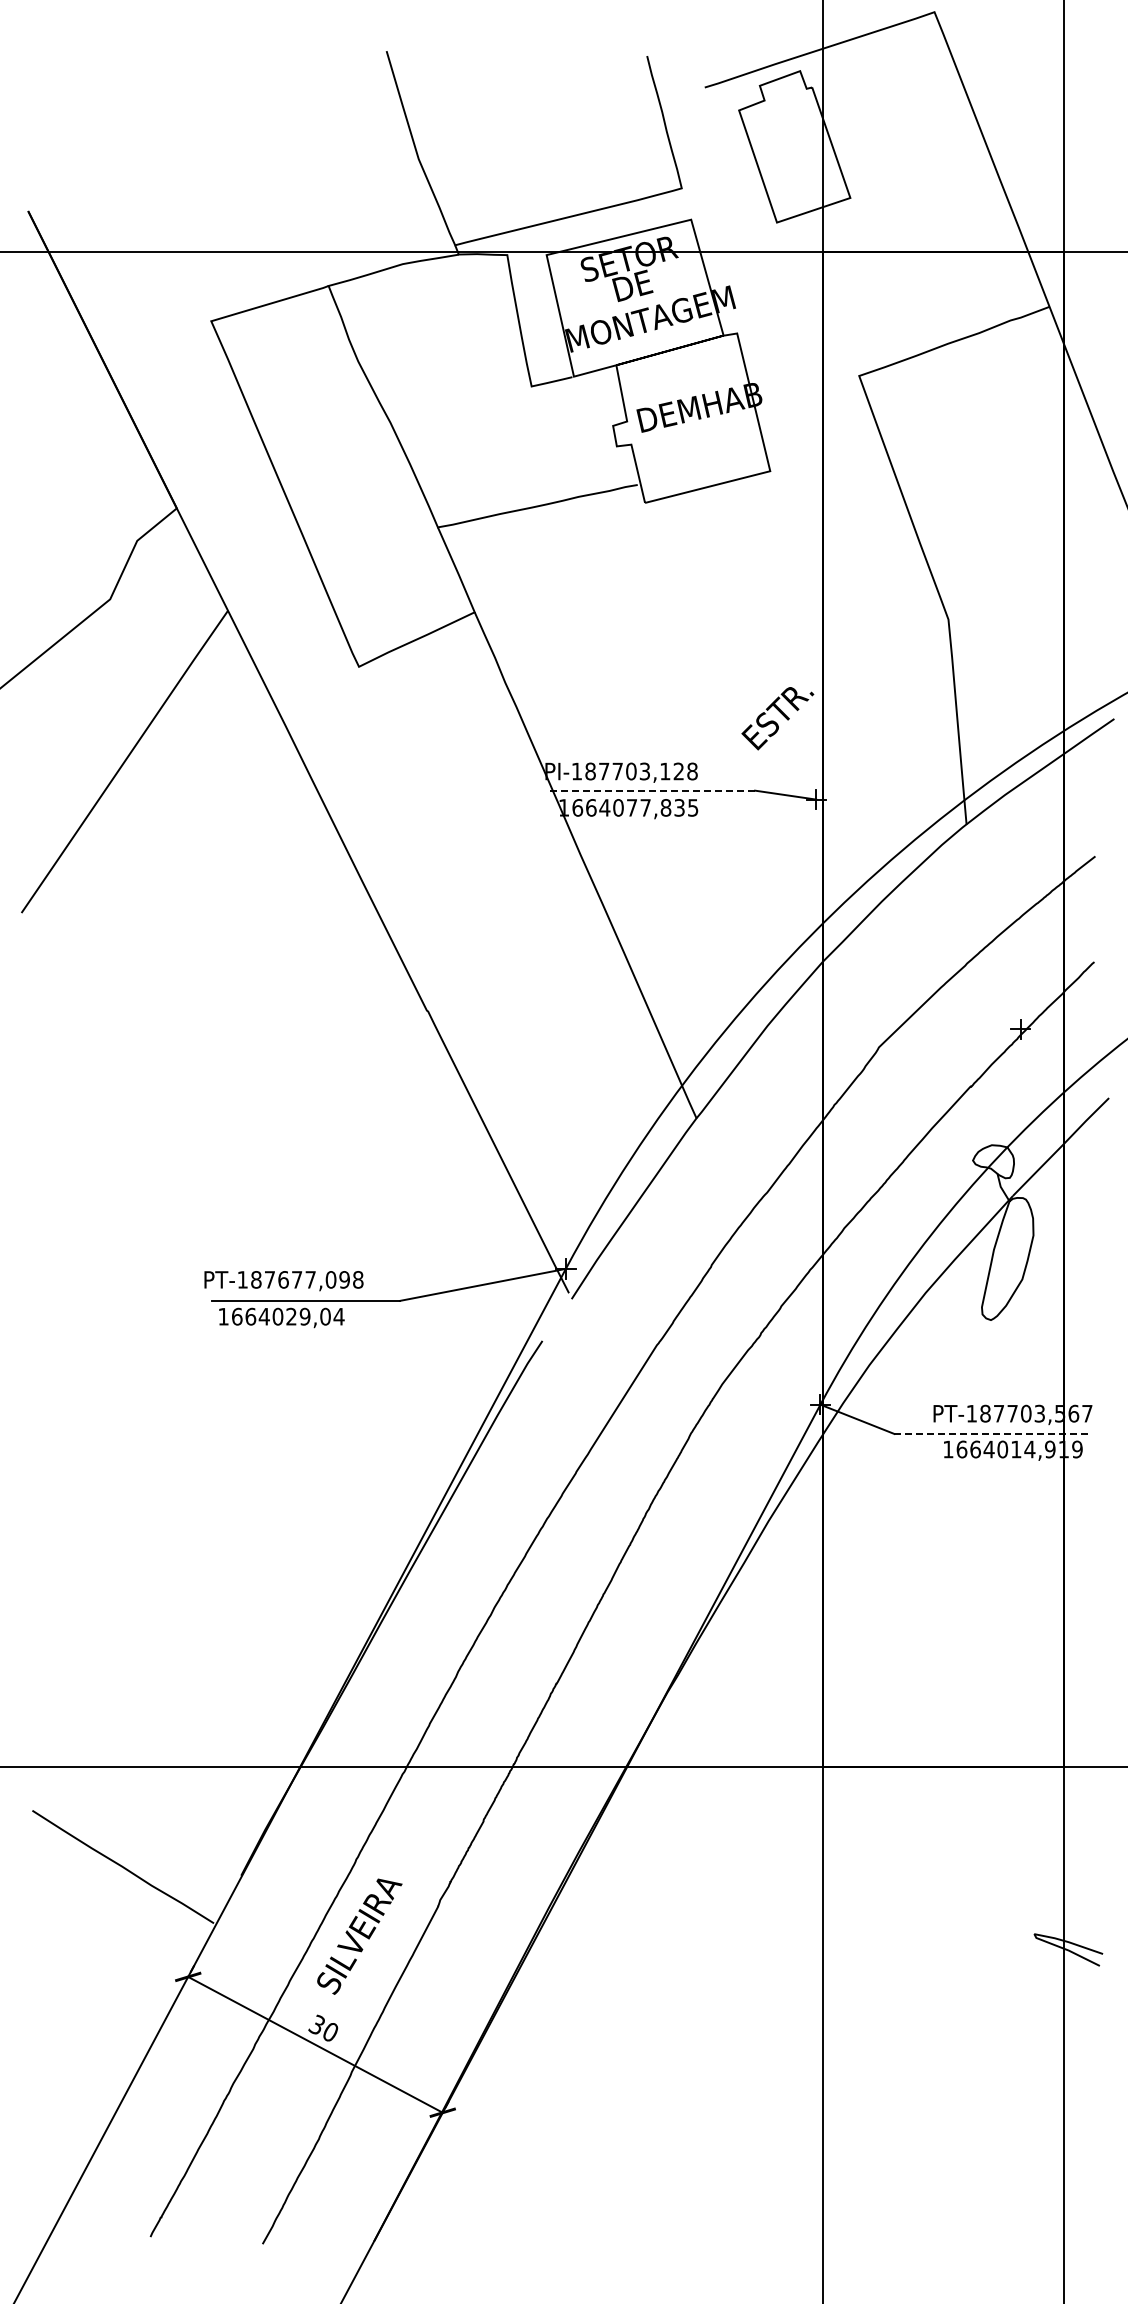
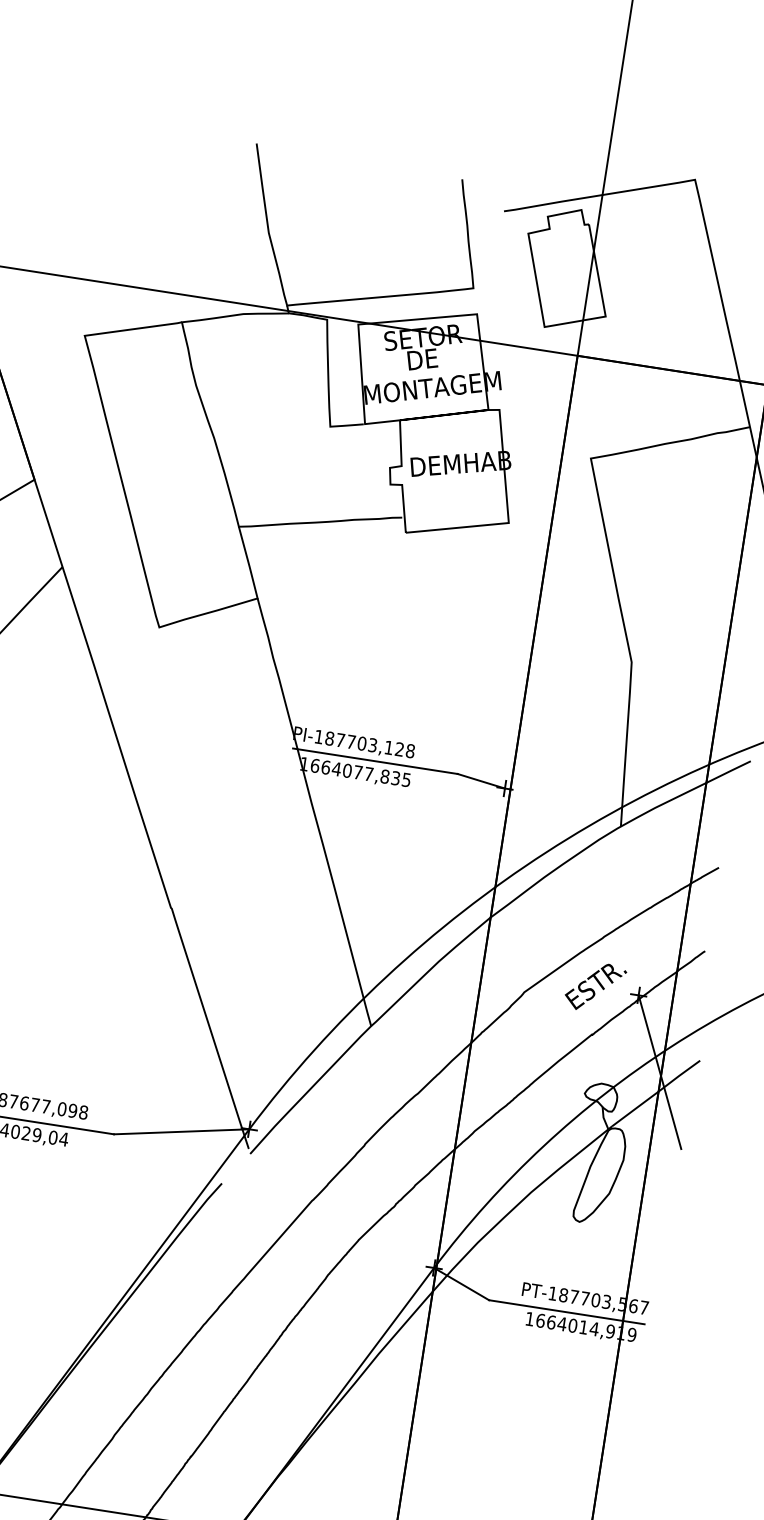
text: (777, 718) -> (595, 987), moved
line: (651, 790) -> (375, 761), dashed -> solid
line: (1061, 1119) -> (659, 1071), added
line: (993, 1433) -> (567, 1311), dashed -> solid

